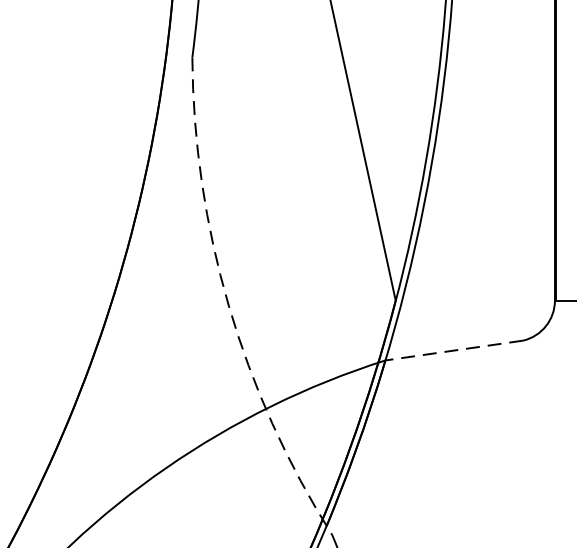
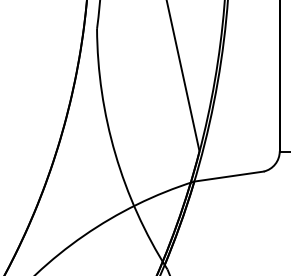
arc: (228, 306) -> (115, 154), dashed -> solid
line: (453, 350) -> (228, 176), dashed -> solid

